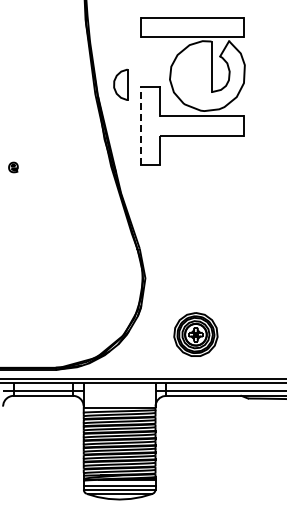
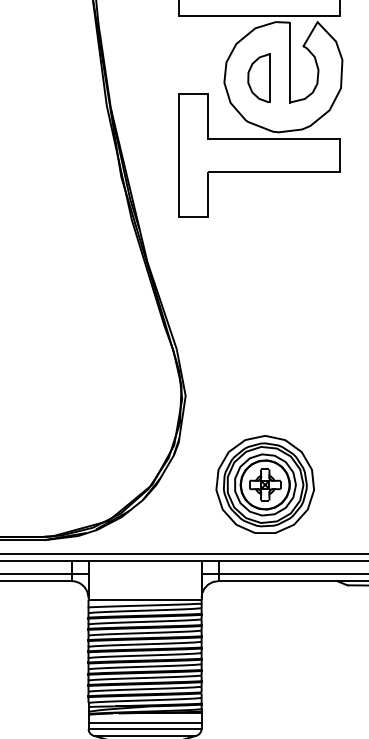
part: (120, 84) -> (258, 77), moved
line: (141, 126) -> (179, 156), dashed -> solid
part: (195, 334) -> (264, 484), size x1.43

